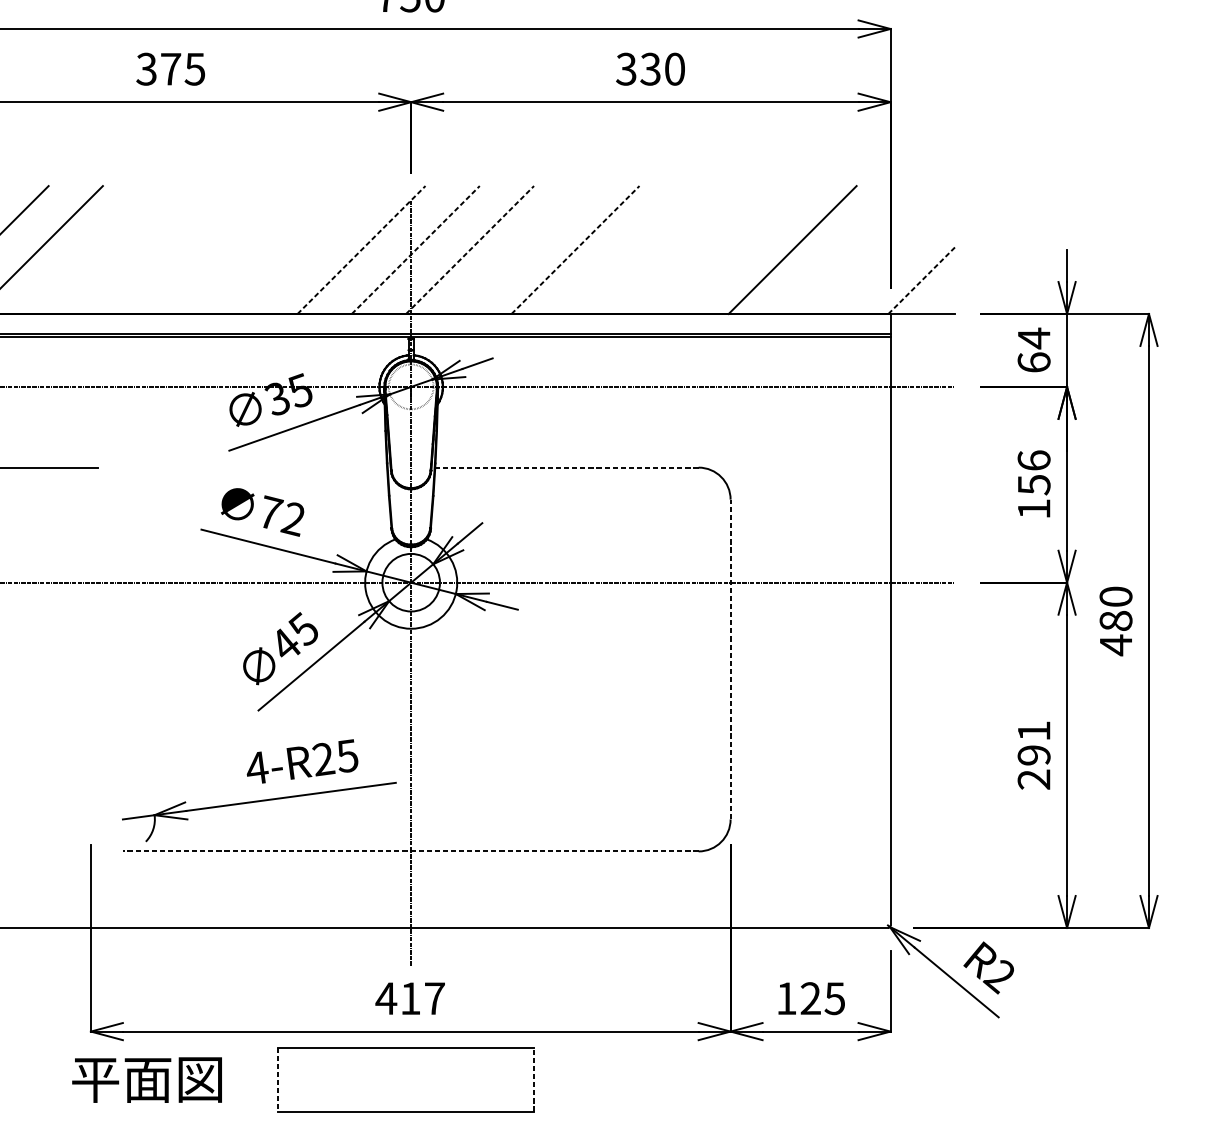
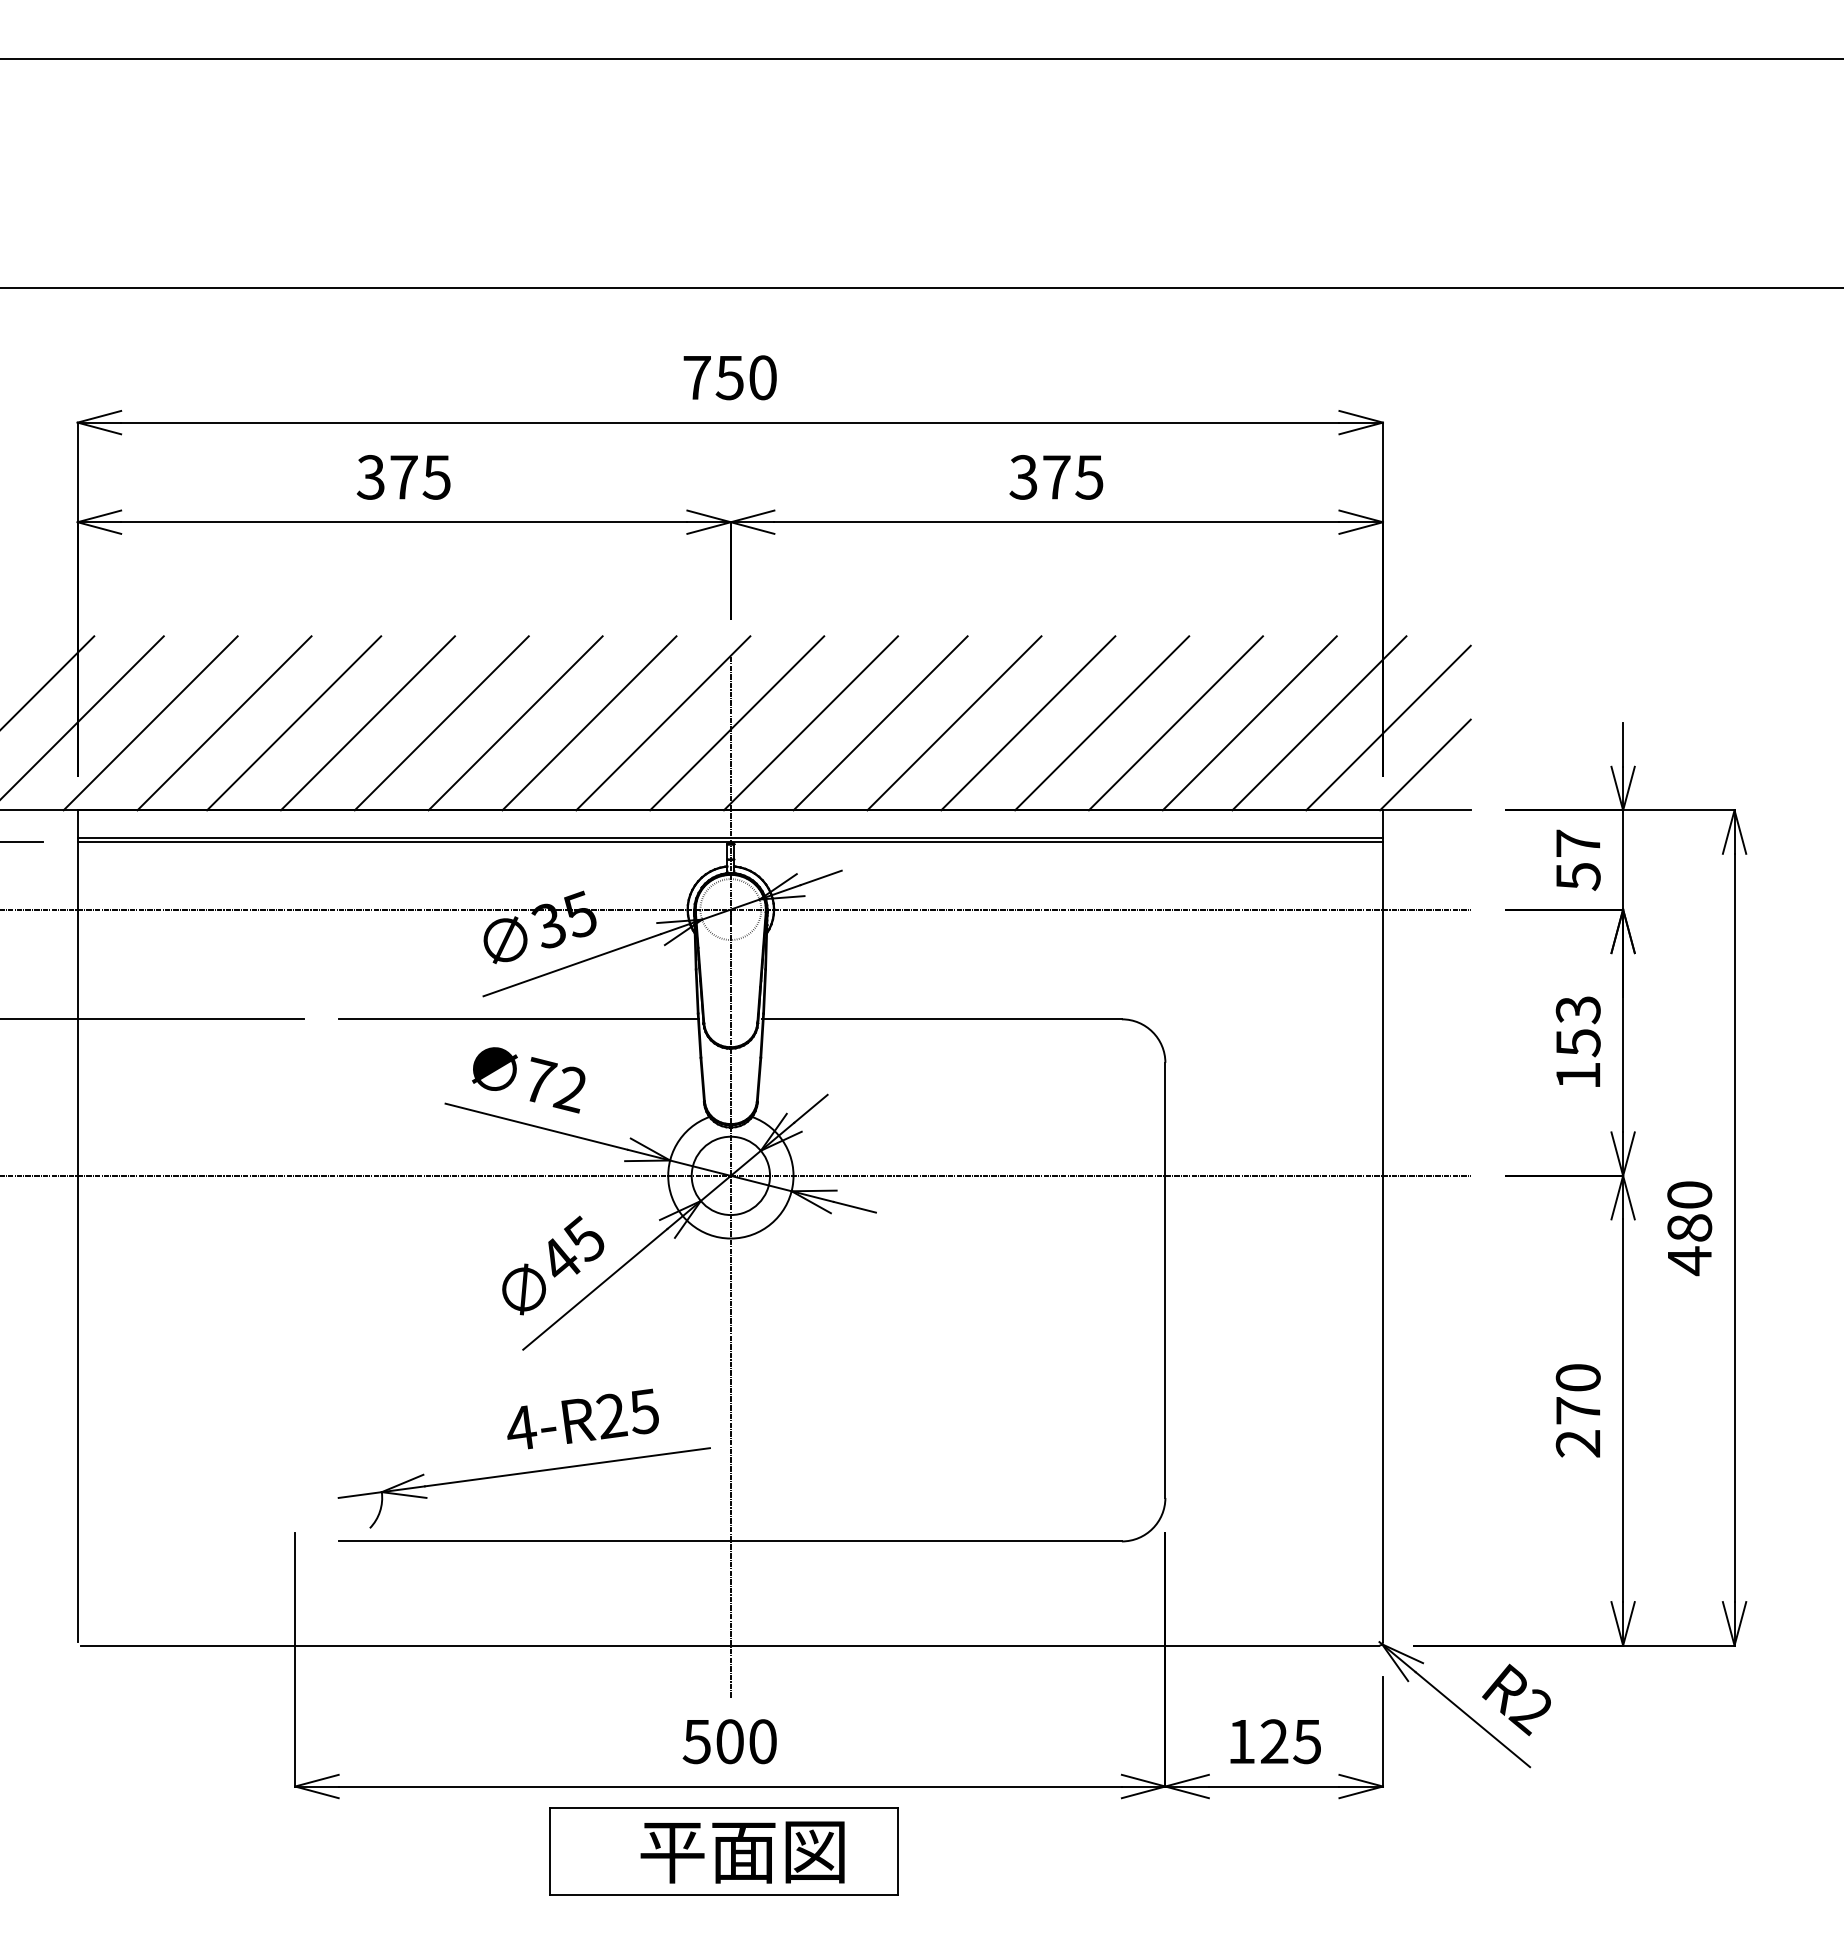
text: (662, 69) -> (1072, 477), 330 -> 375
line: (361, 249) -> (663, 722), dashed -> solid
line: (416, 249) -> (737, 722), dashed -> solid
line: (470, 249) -> (811, 722), dashed -> solid
line: (575, 249) -> (954, 722), dashed -> solid
line: (90, 250) -> (294, 723), added
line: (144, 250) -> (367, 723), added
line: (198, 250) -> (441, 723), added
line: (252, 250) -> (515, 723), added
line: (307, 250) -> (589, 723), added
line: (521, 250) -> (880, 723), added
line: (629, 250) -> (1028, 723), added
line: (684, 250) -> (1102, 723), added
line: (738, 250) -> (1175, 723), added
line: (843, 250) -> (1319, 723), added
line: (894, 253) -> (1388, 727), added
line: (921, 280) -> (1425, 764), dashed -> solid
text: (1033, 350) -> (1577, 859), 64 -> 57
text: (1033, 460) -> (1577, 1009), 156 -> 153
line: (255, 467) -> (518, 1019), added
line: (566, 467) -> (941, 1019), dashed -> solid
line: (730, 659) -> (1165, 1280), dashed -> solid
text: (1033, 743) -> (1577, 1394), 291 -> 270
line: (410, 851) -> (730, 1541), dashed -> solid
text: (410, 998) -> (729, 1741), 417 -> 500
line: (277, 1079) -> (549, 1851), dashed -> solid
line: (534, 1079) -> (898, 1851), dashed -> solid
text: (147, 1080) -> (742, 1852), moved

